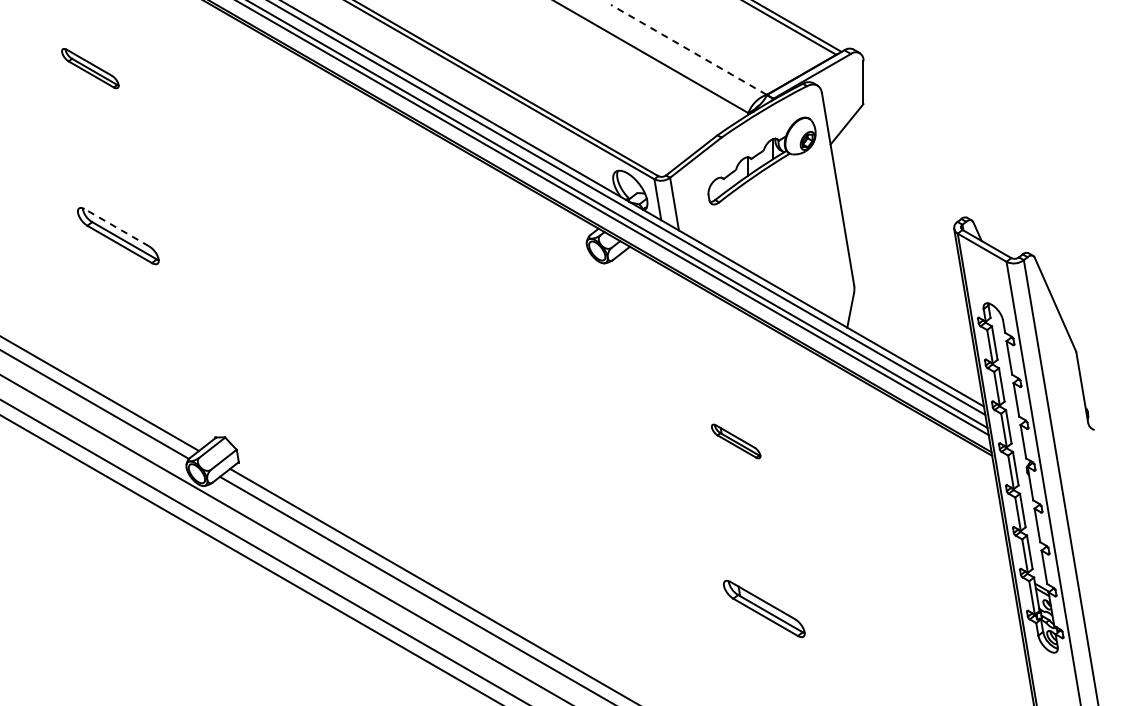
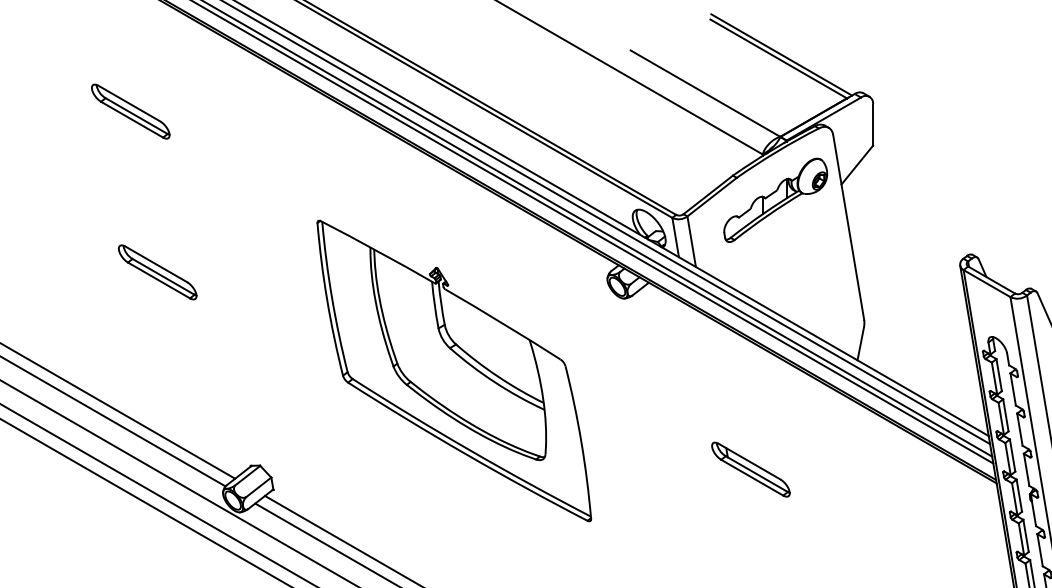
line: (688, 49) -> (705, 93), dashed -> solid
part: (90, 68) -> (130, 111), size x1.43
line: (116, 227) -> (155, 264), dashed -> solid
part: (426, 338) -> (453, 370), added
part: (735, 441) -> (750, 469), size x1.67

